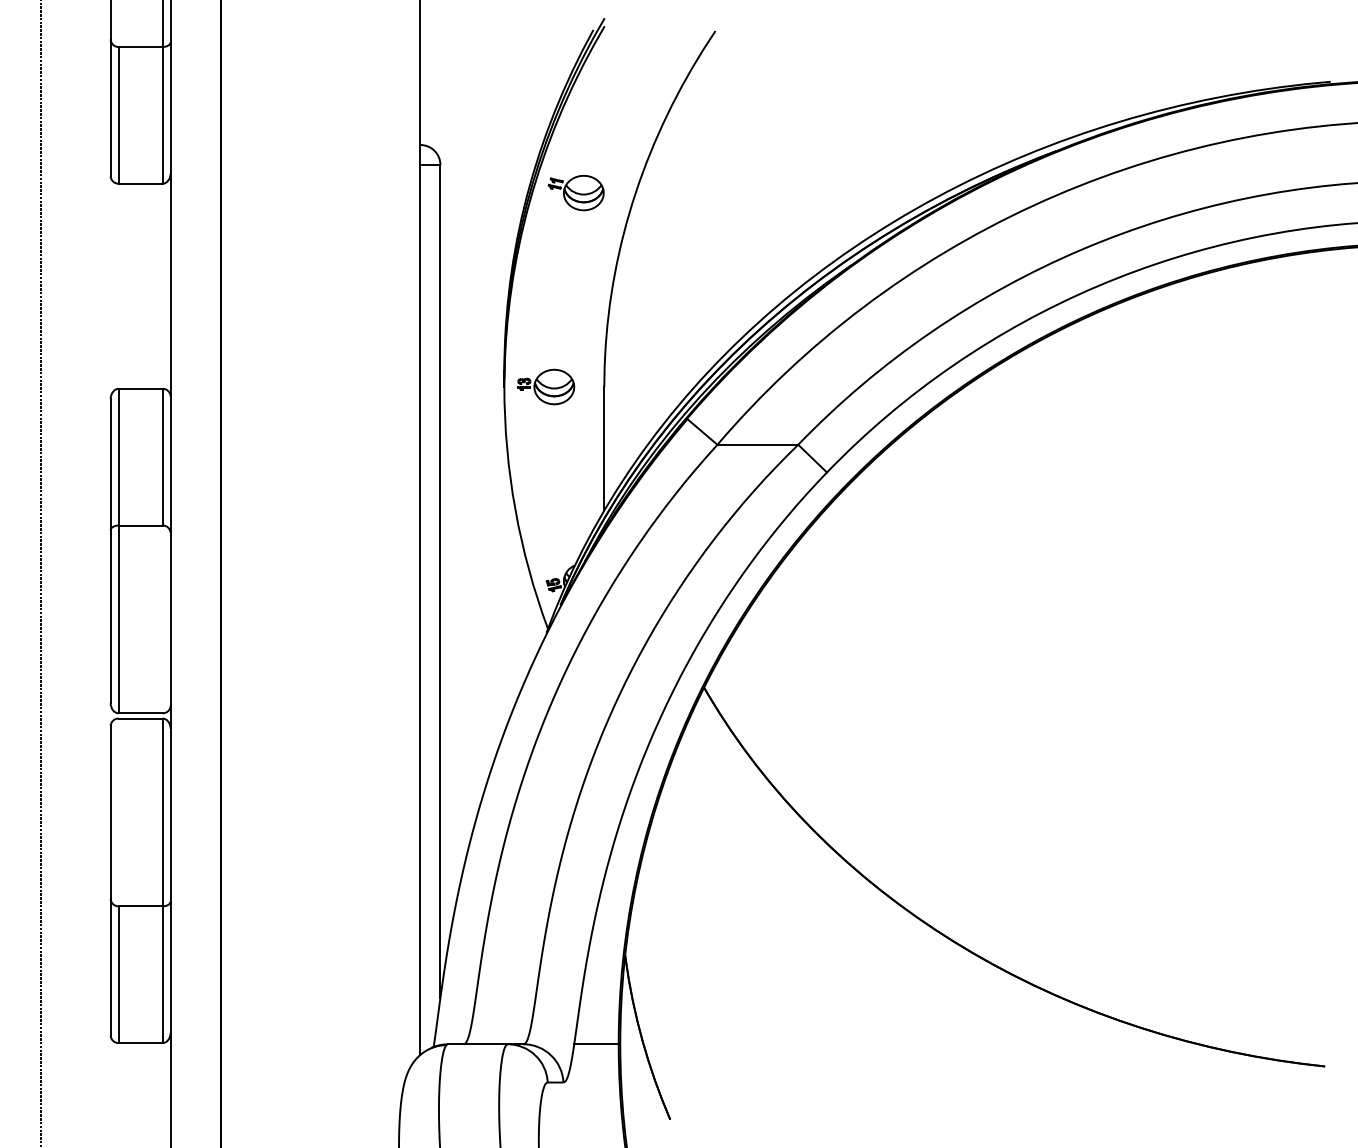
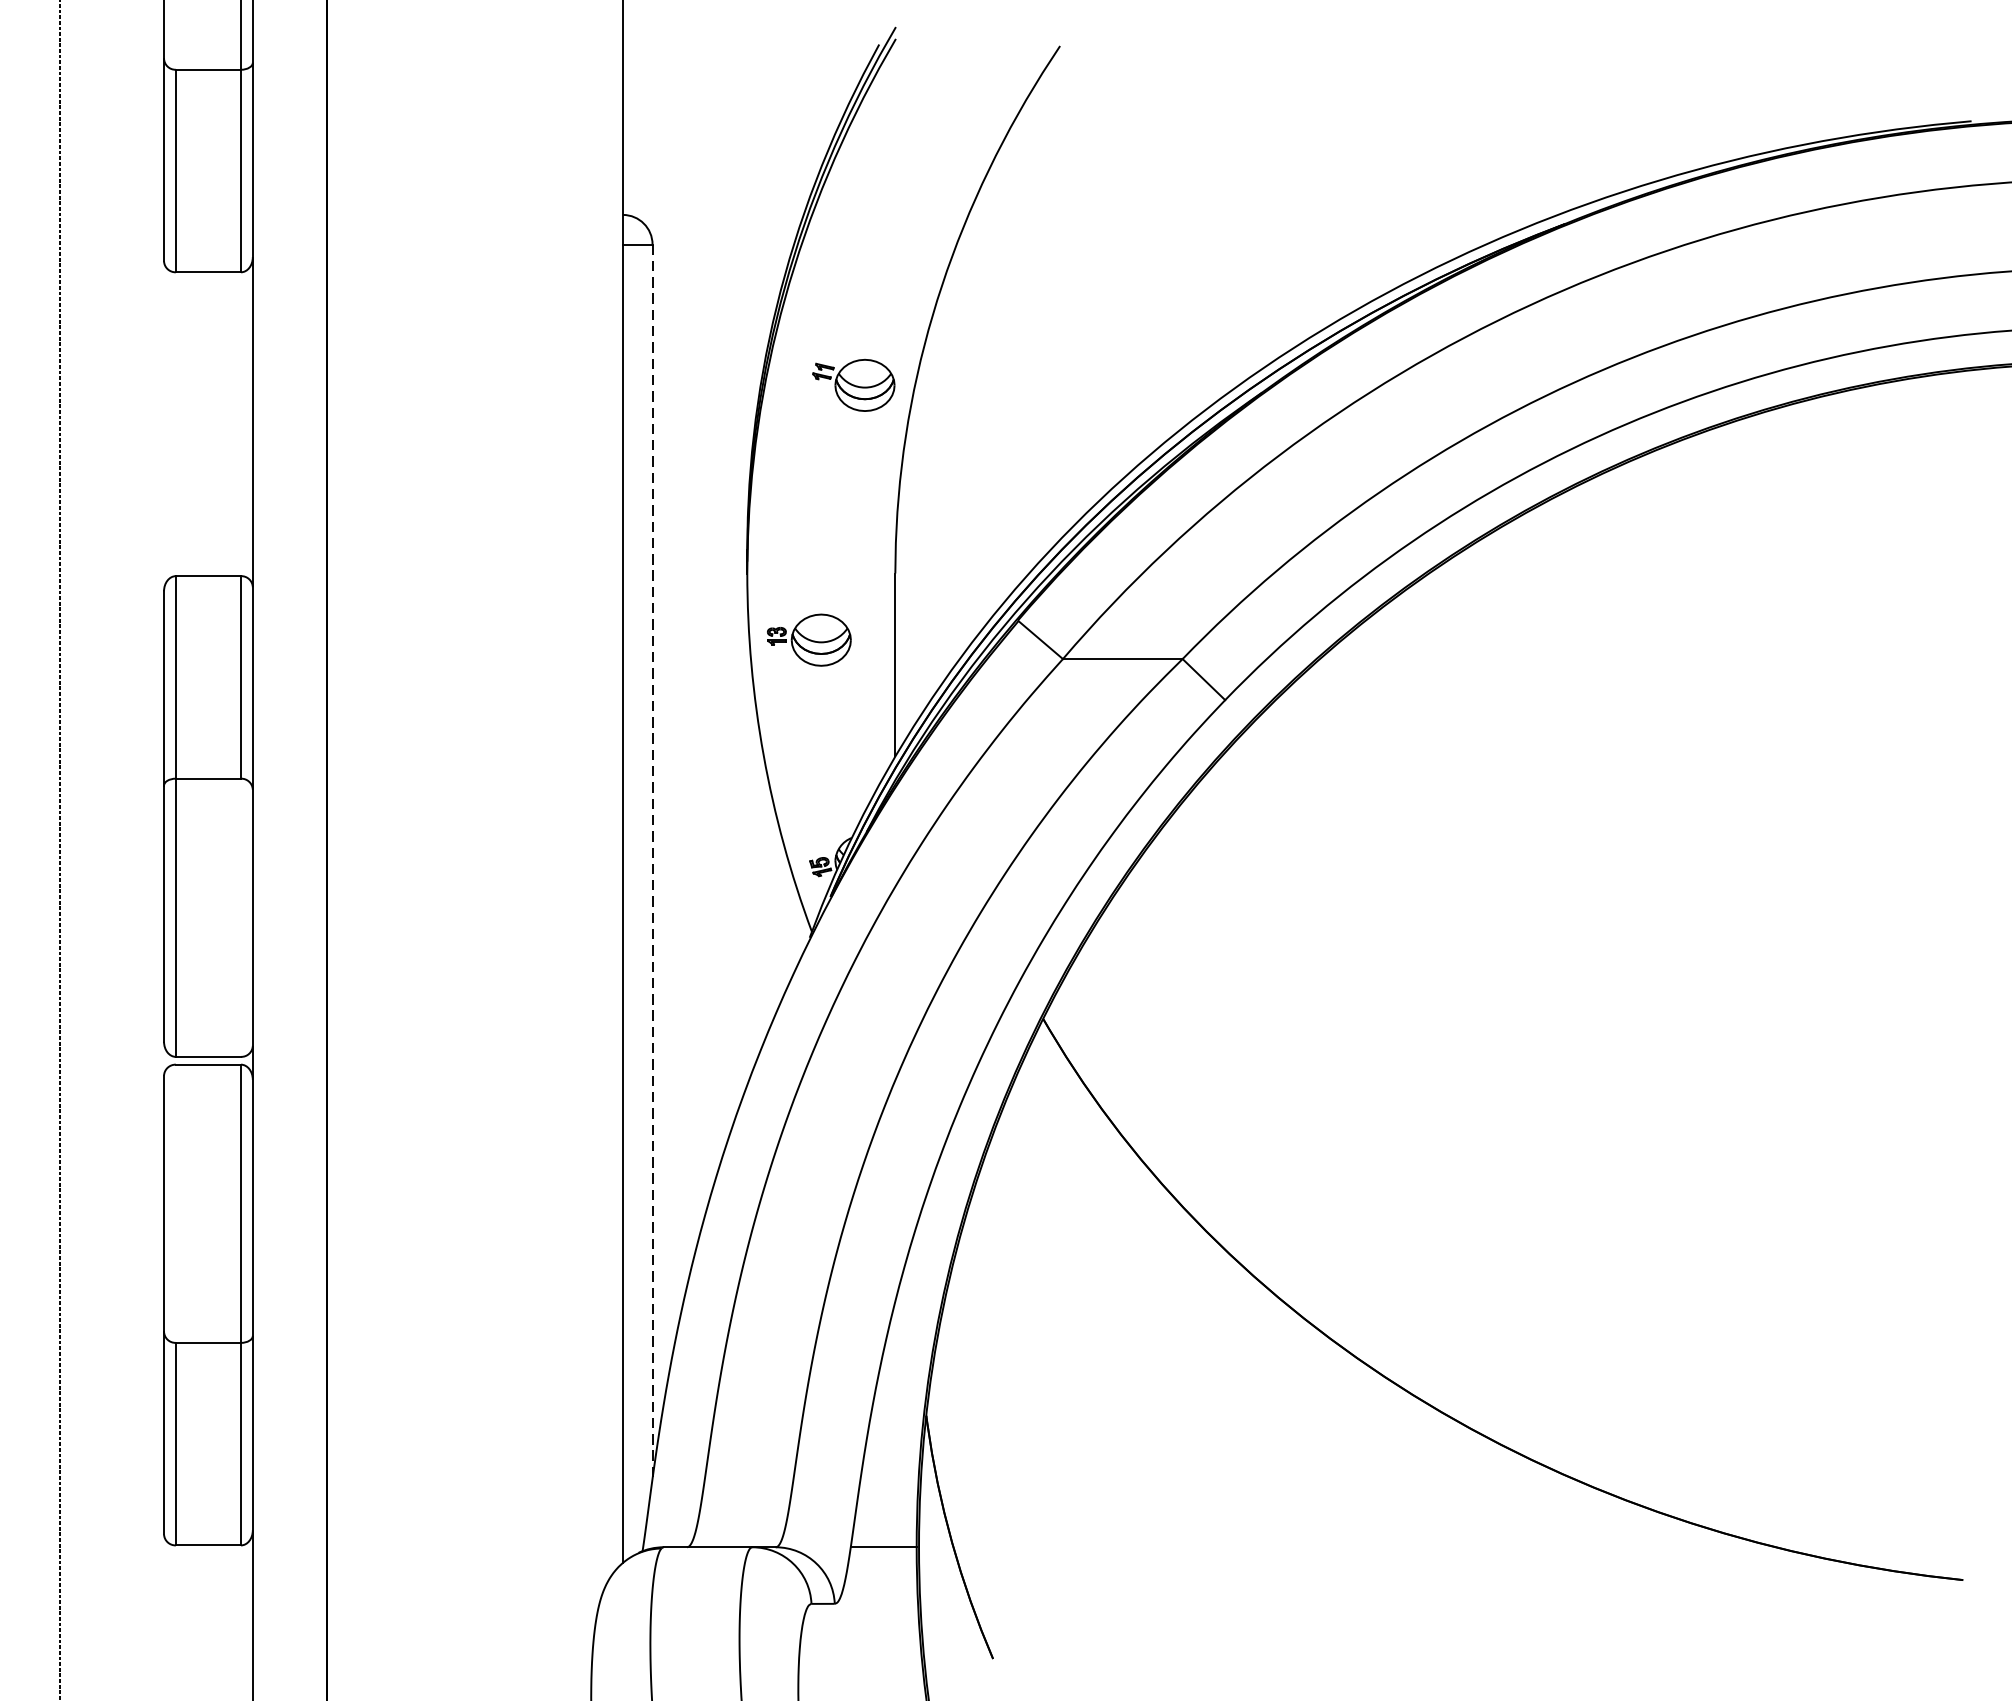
part: (575, 192) -> (852, 384), moved
part: (546, 386) -> (809, 639), moved
line: (440, 581) -> (652, 861), solid -> dashed

